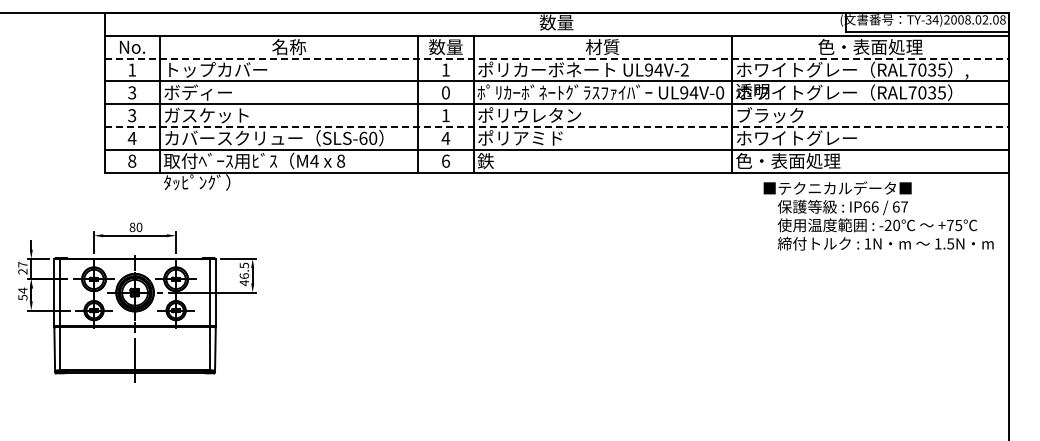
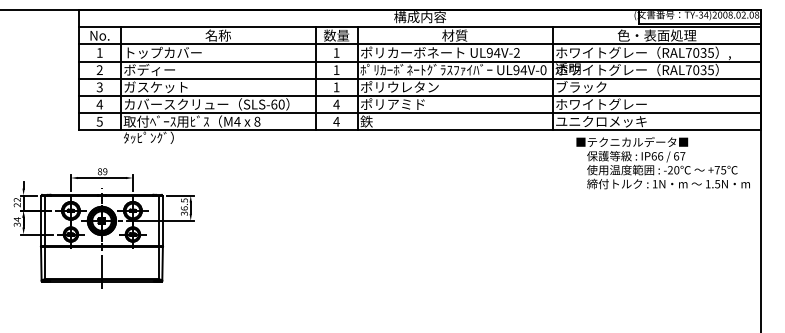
text: (556, 22) -> (420, 17), 数量 -> 構成内容
line: (557, 58) -> (420, 44), dashed -> solid
text: (445, 92) -> (336, 69), 0 -> 1
text: (132, 93) -> (100, 70), 3 -> 2
line: (557, 127) -> (420, 96), dashed -> solid
text: (132, 160) -> (100, 121), 8 -> 5
text: (445, 160) -> (336, 121), 6 -> 4
text: (796, 161) -> (601, 121), 色・表面処理 -> ユニクロメッキ
text: (139, 227) -> (105, 171), 80 -> 89
text: (22, 264) -> (16, 199), 27 -> 22
text: (244, 283) -> (184, 214), 46.5 -> 36.5
text: (22, 297) -> (16, 224), 54 -> 34

